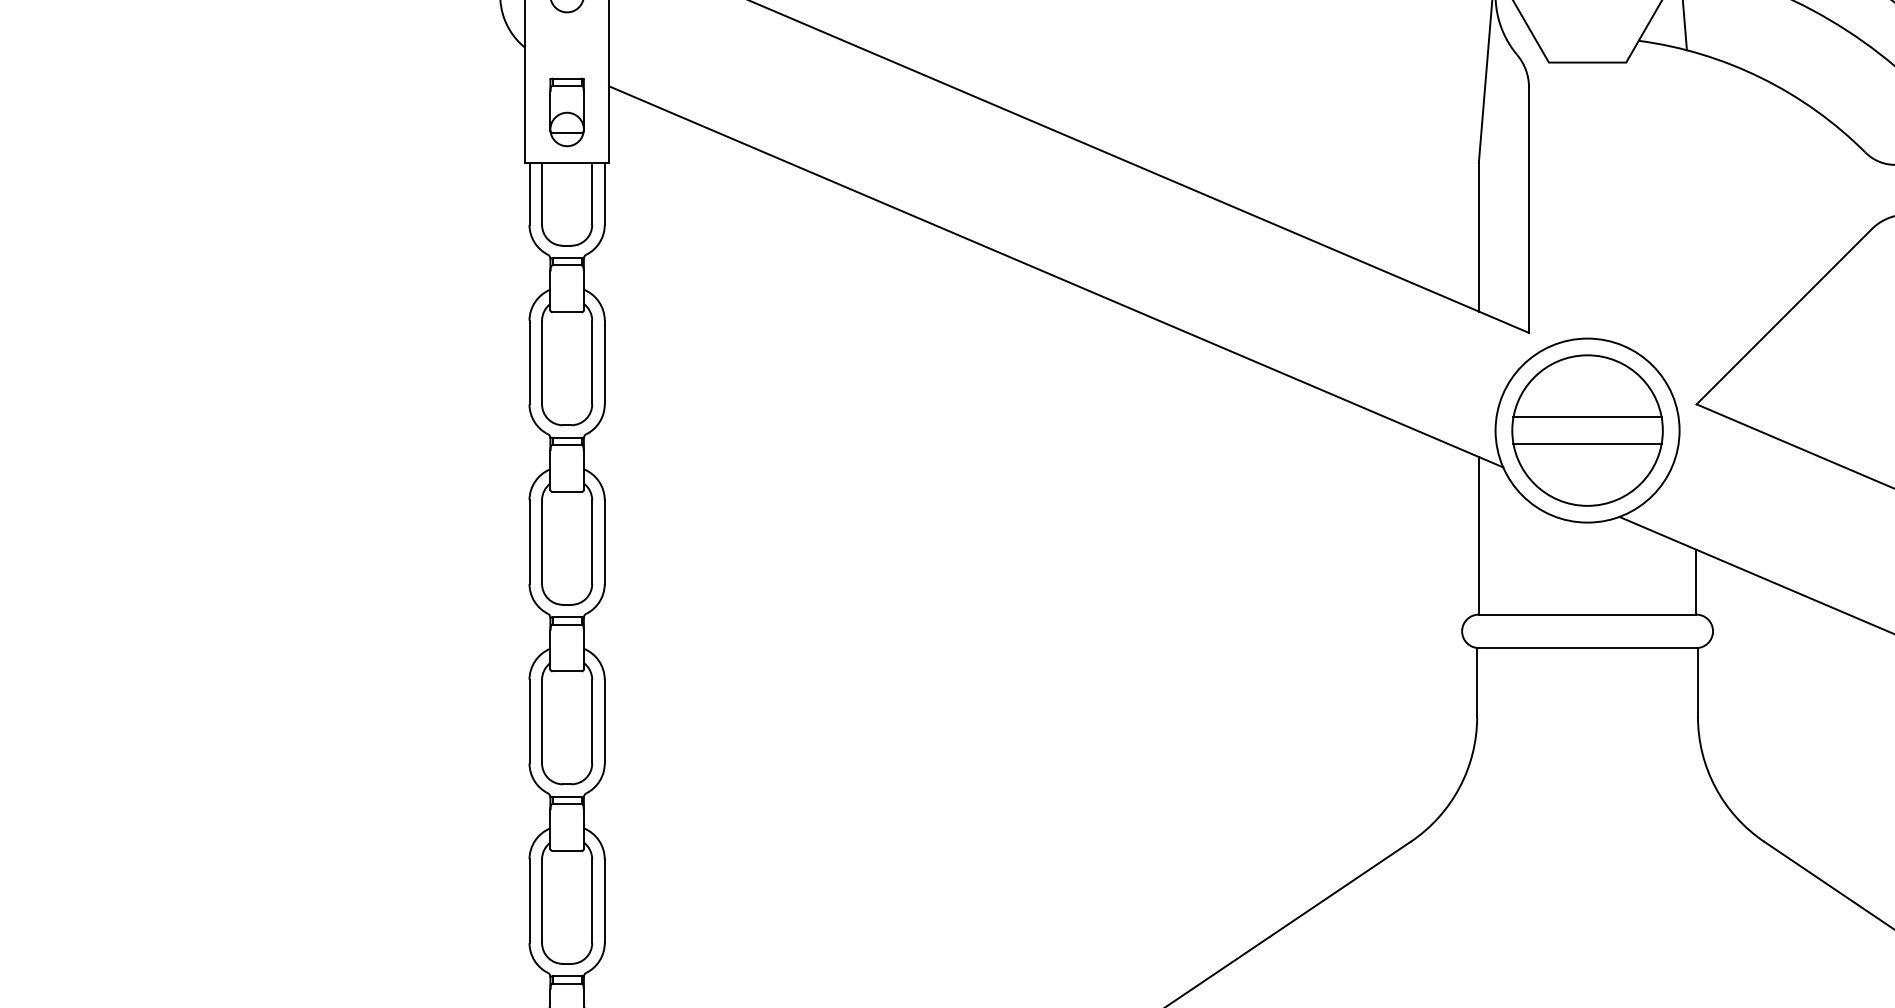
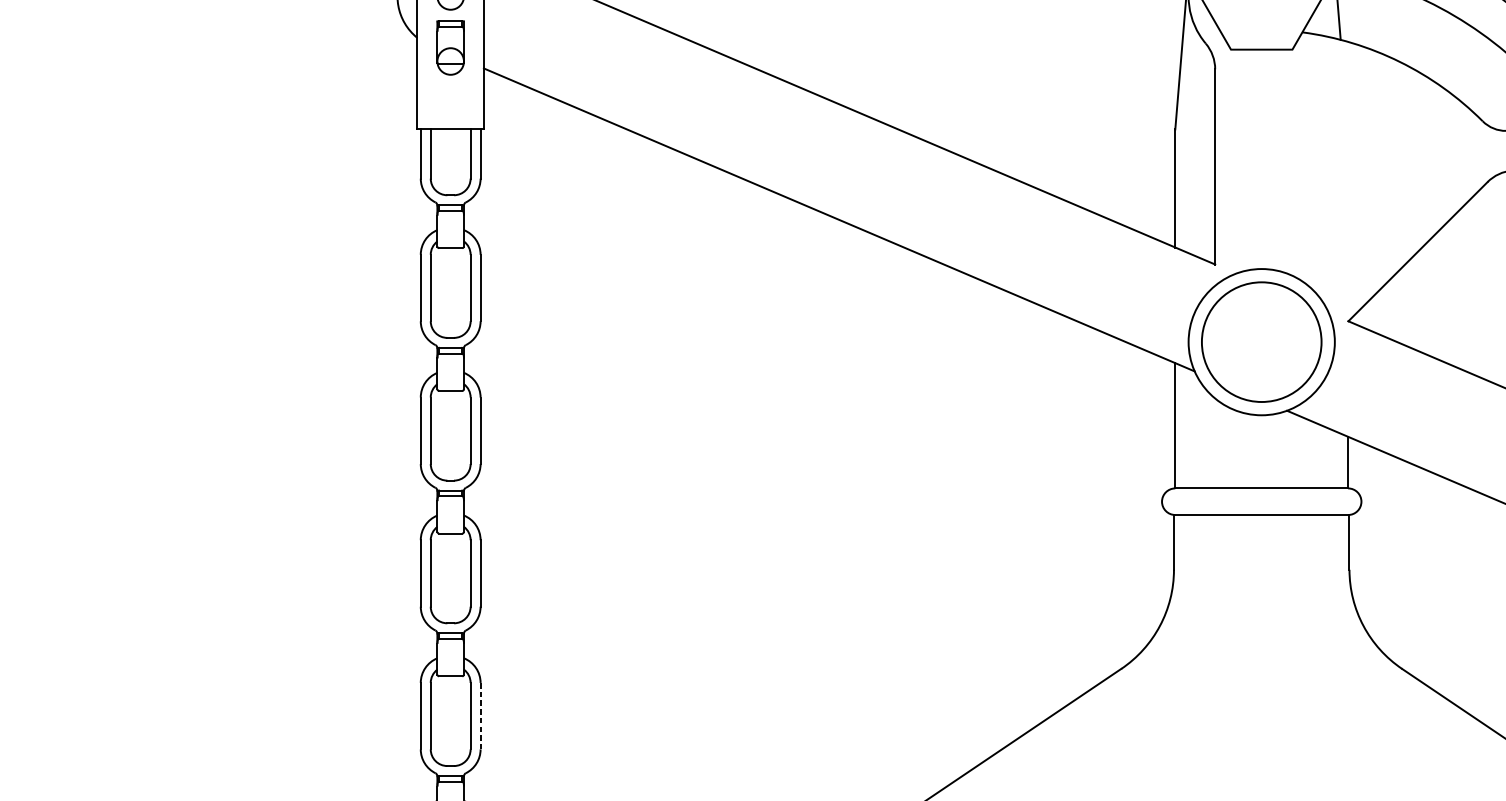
part: (566, 112) -> (450, 48), moved
line: (1587, 417) -> (1261, 331), removed
line: (1587, 443) -> (1261, 352), removed
line: (604, 901) -> (480, 716), solid -> dashed

